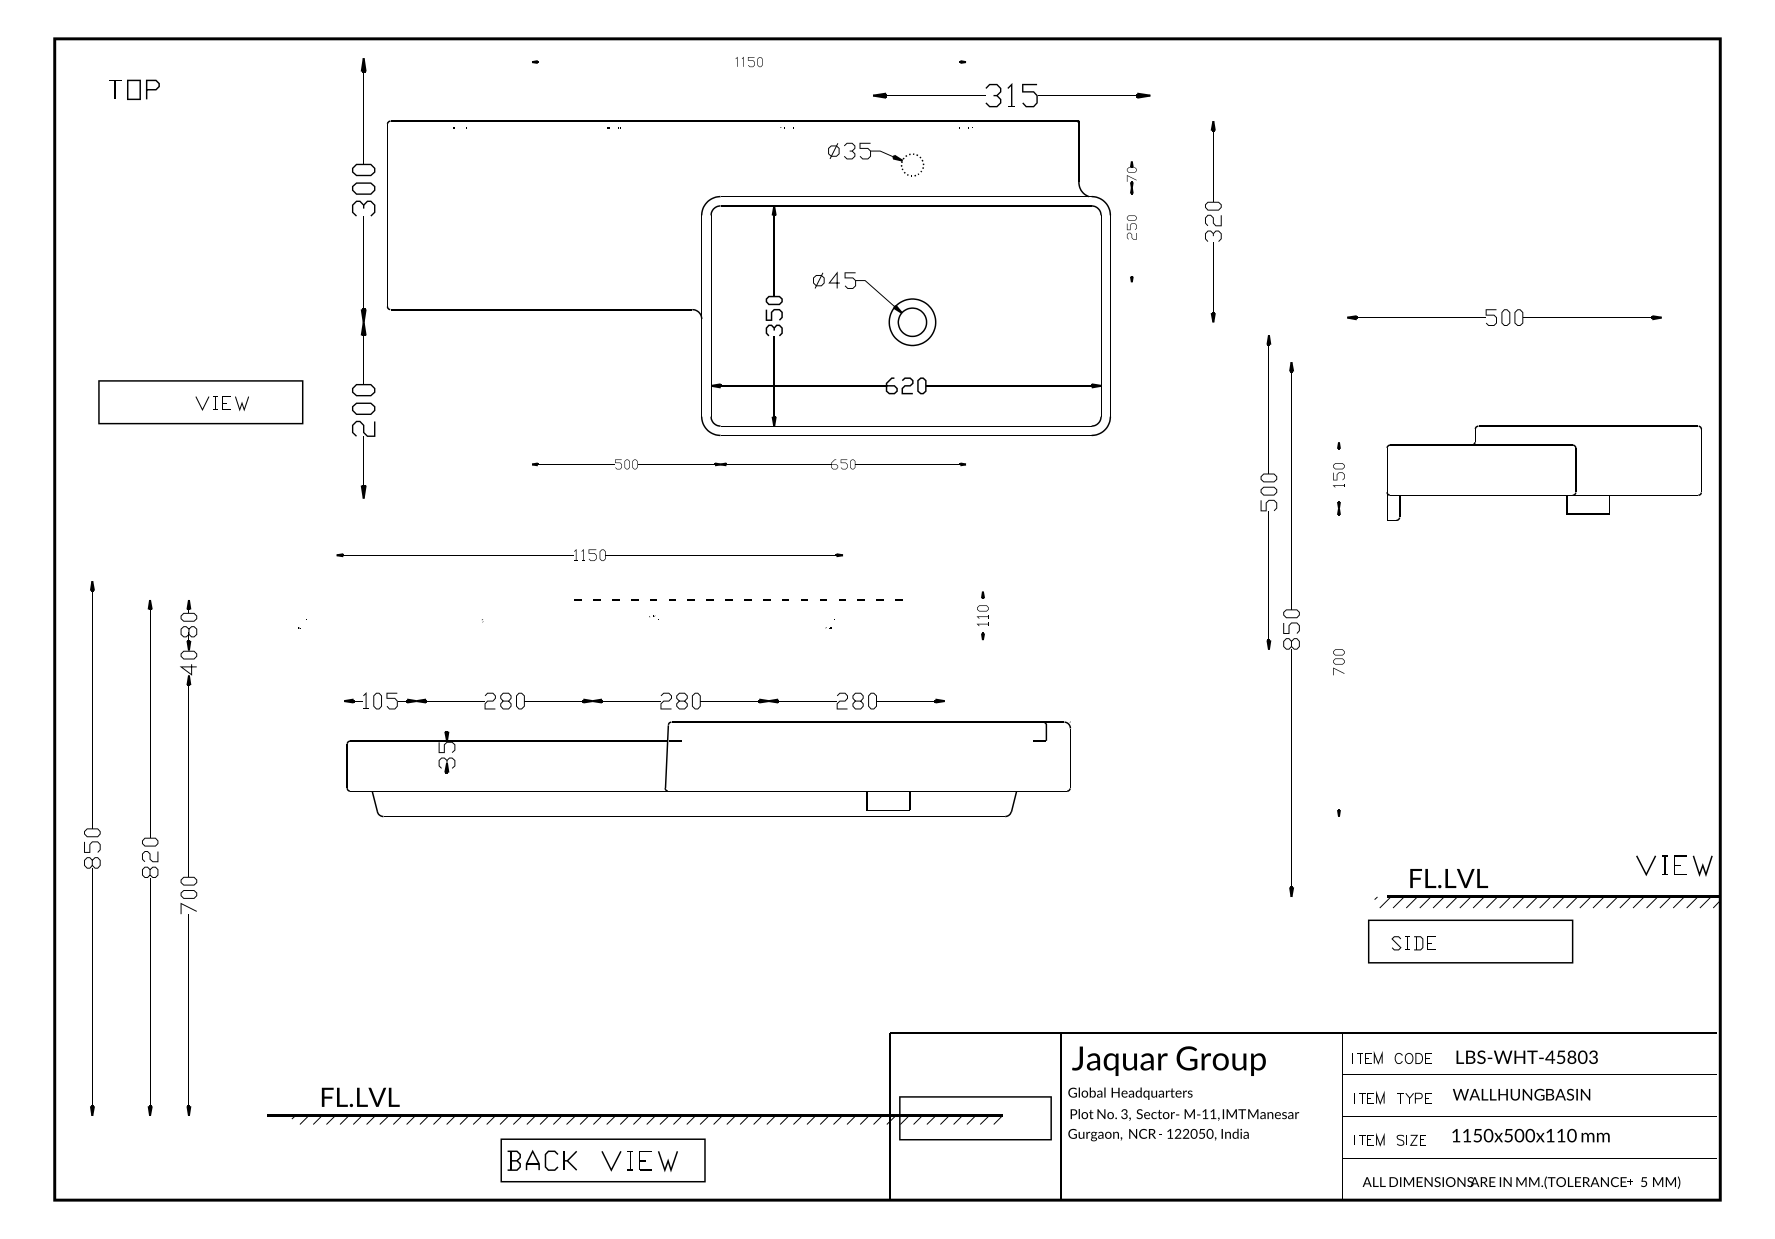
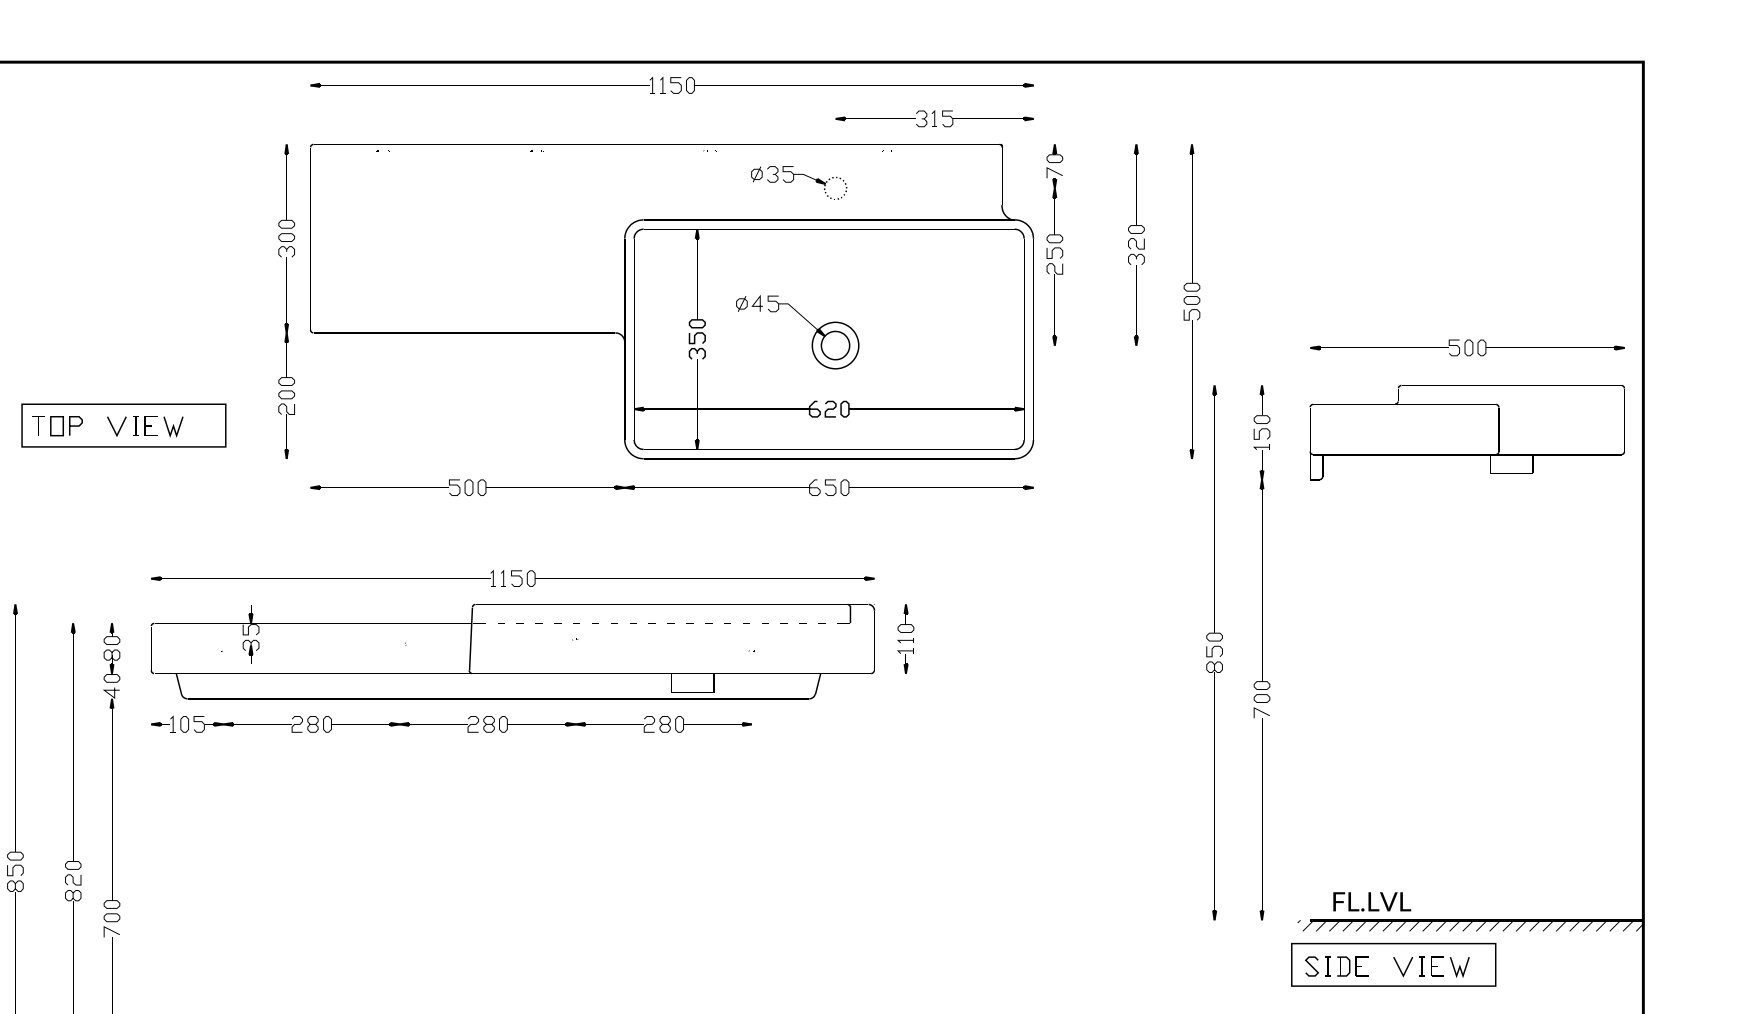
part: (748, 61) -> (671, 84), size x1.67
part: (134, 89) -> (57, 425), moved
part: (1011, 95) -> (934, 118), size x0.71
part: (1131, 221) -> (1054, 244), size x1.67
part: (363, 278) -> (286, 301), size x0.71
part: (1504, 317) -> (1467, 347), moved
part: (222, 403) -> (145, 426), size x1.43
part: (748, 464) -> (671, 487), size x1.67
part: (1543, 472) -> (1466, 431), moved
part: (1268, 492) -> (1191, 301), moved
part: (589, 554) -> (512, 577), size x1.43
part: (982, 615) -> (905, 638), size x1.43
part: (1338, 629) -> (1261, 652), size x1.43
part: (644, 700) -> (451, 723), moved
part: (708, 769) -> (512, 651), moved
part: (1674, 865) -> (1431, 966), moved
part: (1413, 943) -> (1336, 966), size x1.43

